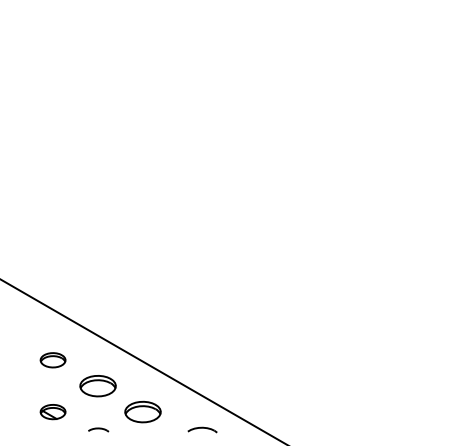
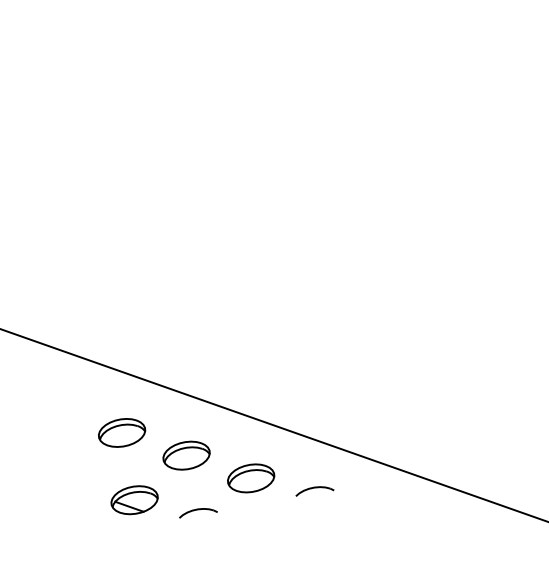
part: (52, 360) -> (121, 433), size x1.43
part: (52, 411) -> (133, 499), size x1.43
part: (98, 429) -> (197, 511), size x1.43
part: (202, 429) -> (314, 489), moved

